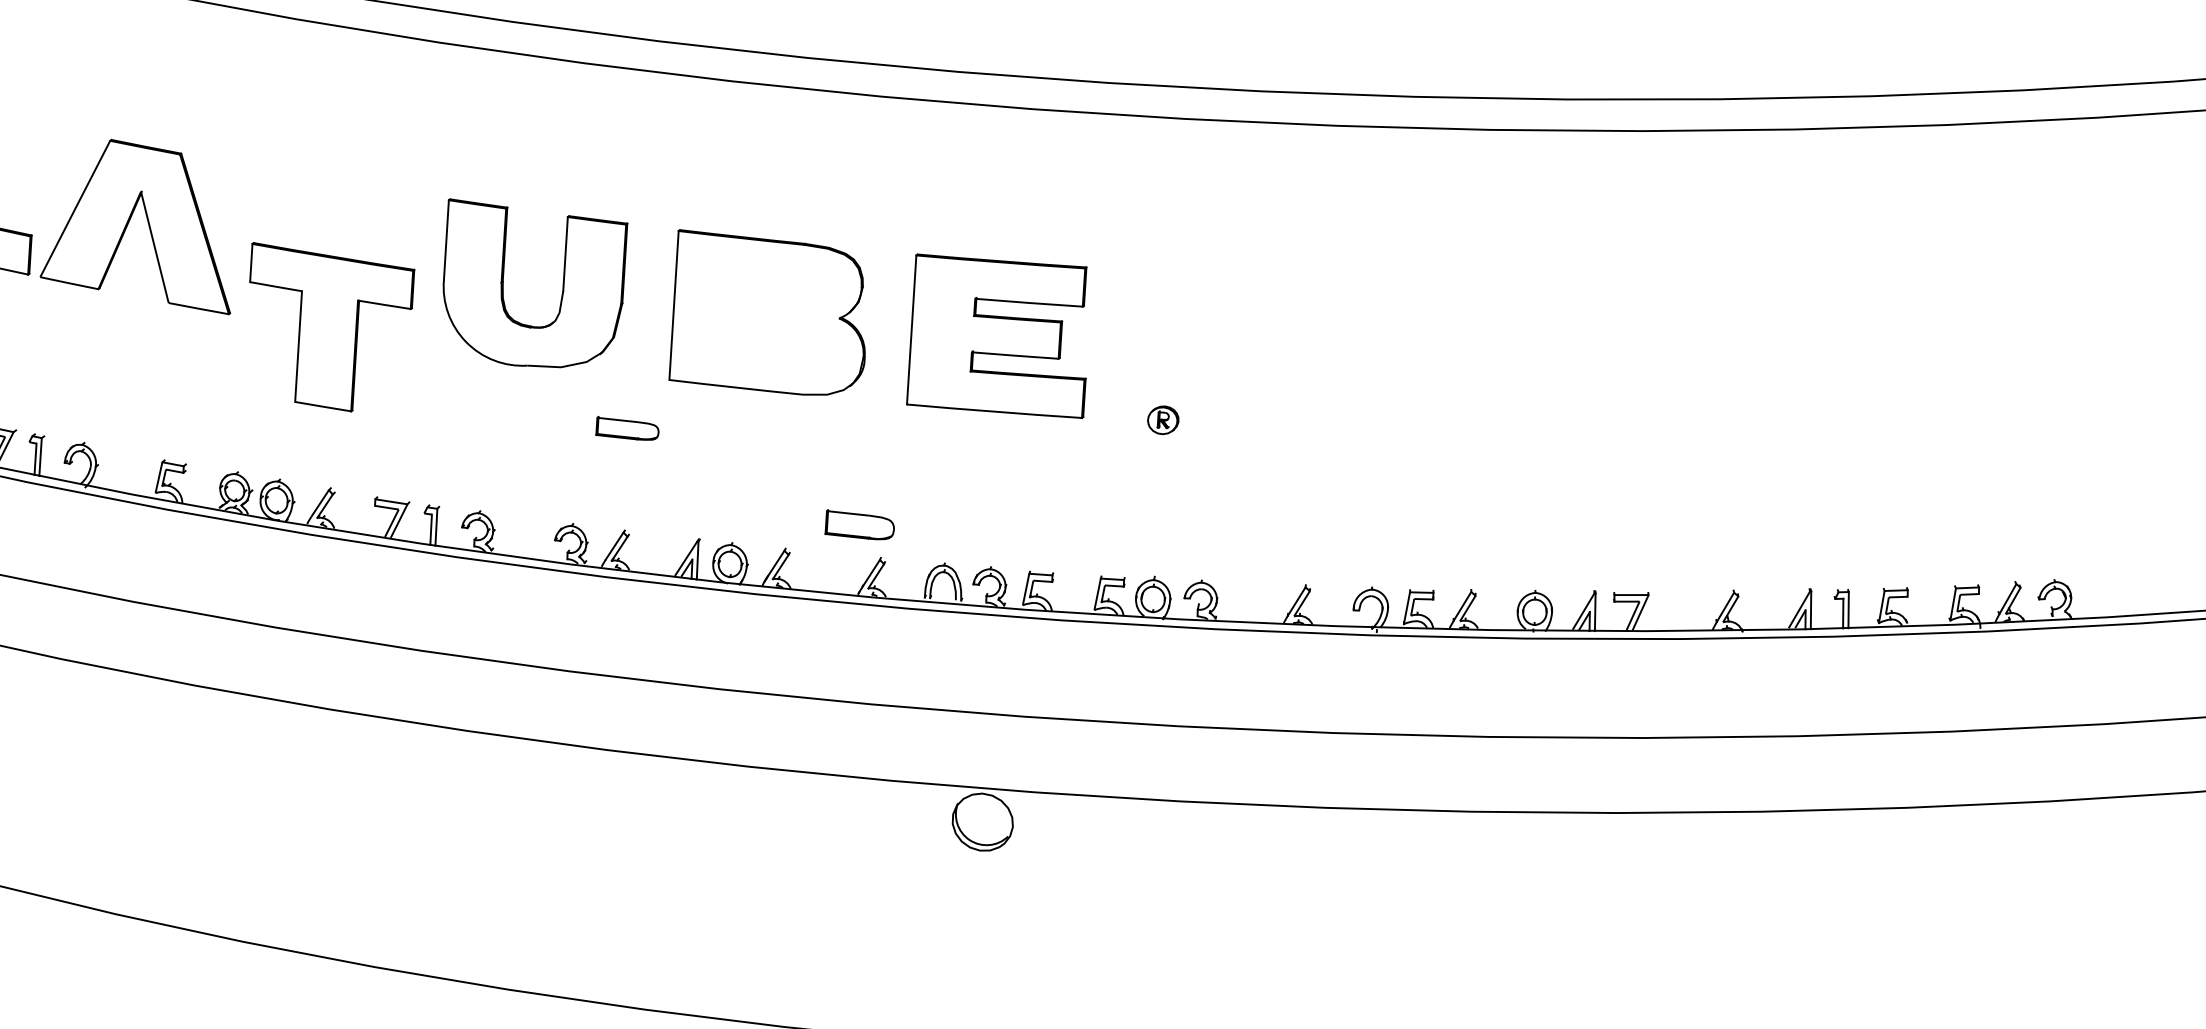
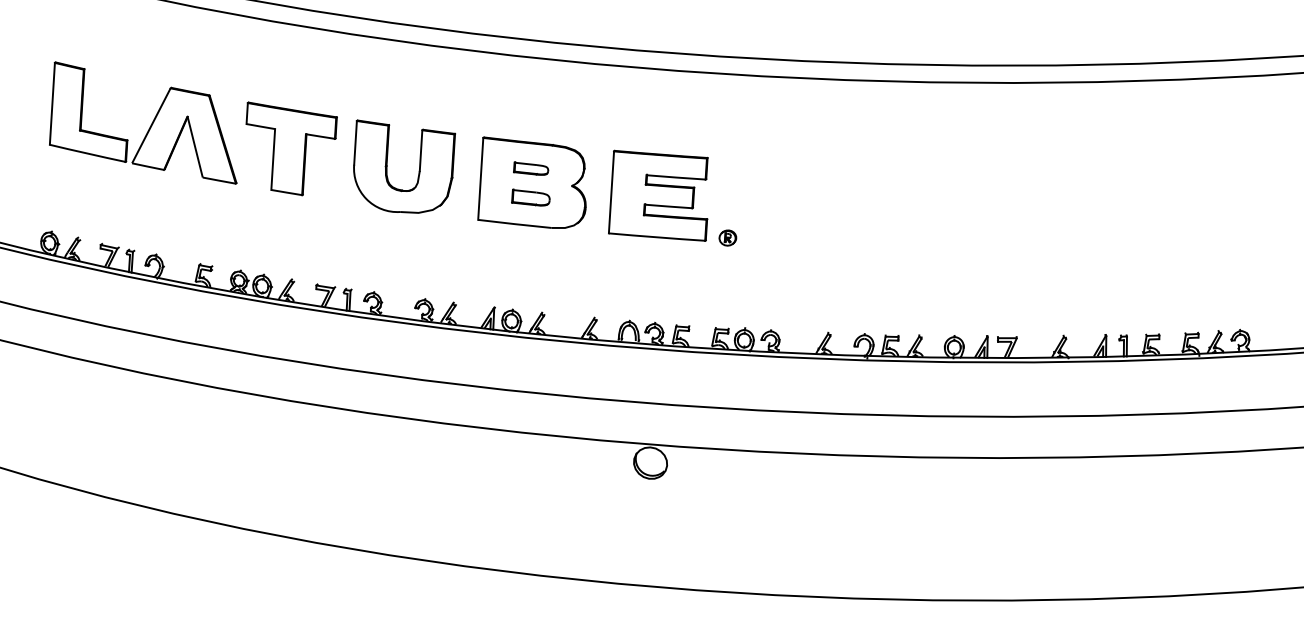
part: (331, 326) -> (291, 148), moved
part: (1162, 419) -> (727, 237), moved
part: (628, 428) -> (531, 168), moved
part: (859, 524) -> (530, 197), moved

